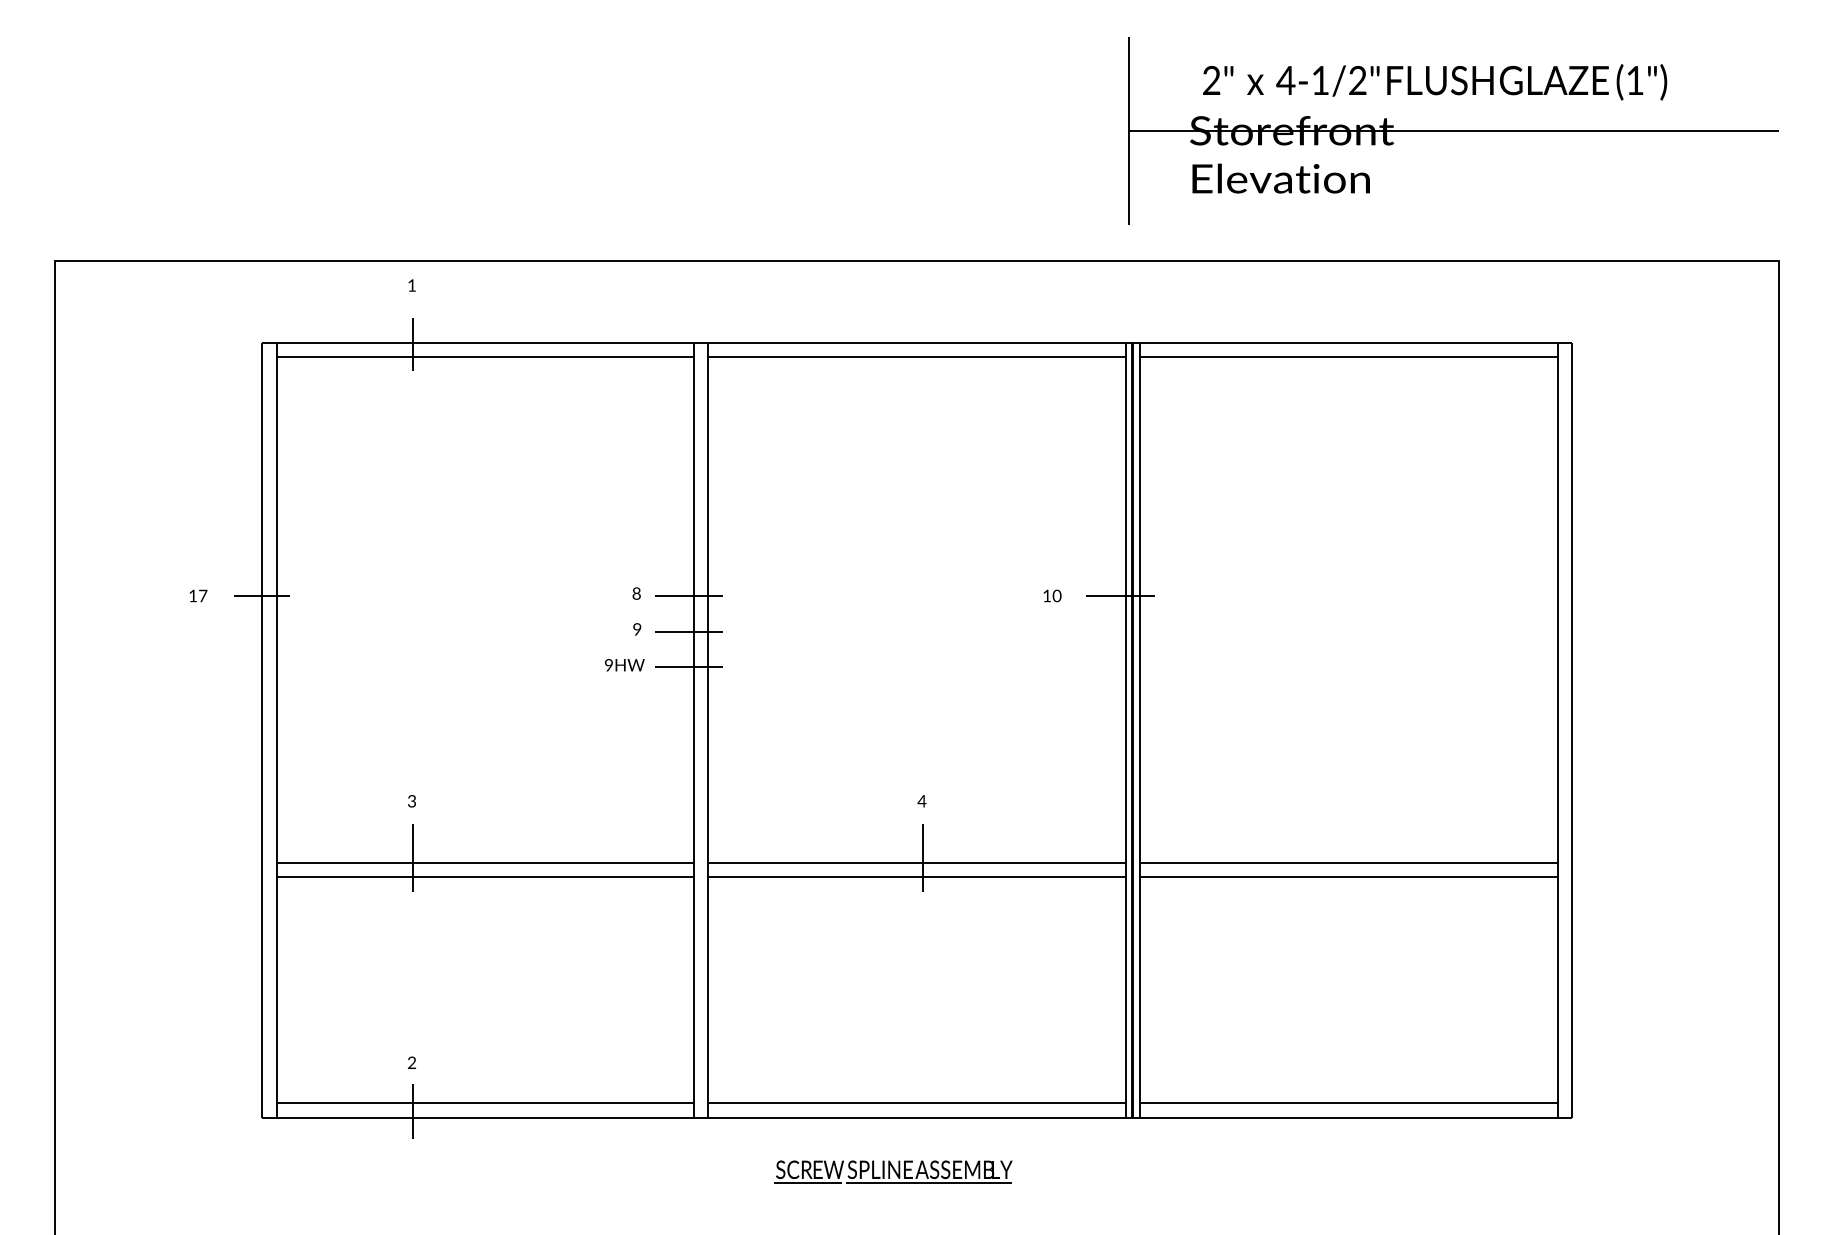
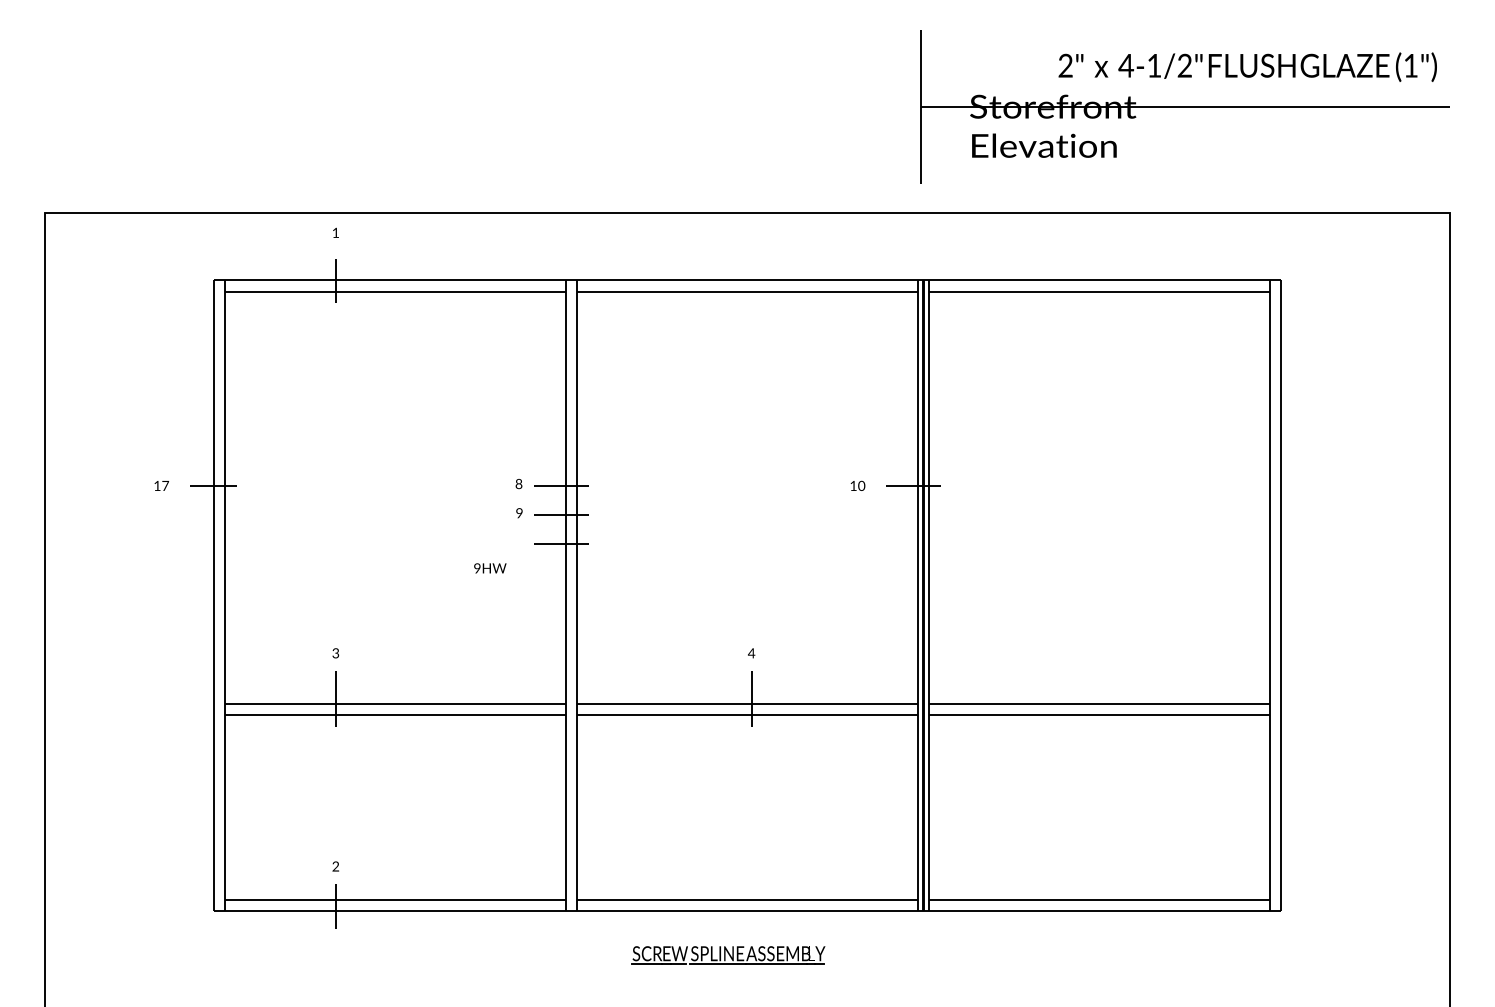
text: (1434, 81) -> (1247, 66), moved
text: (625, 665) -> (490, 568), moved

